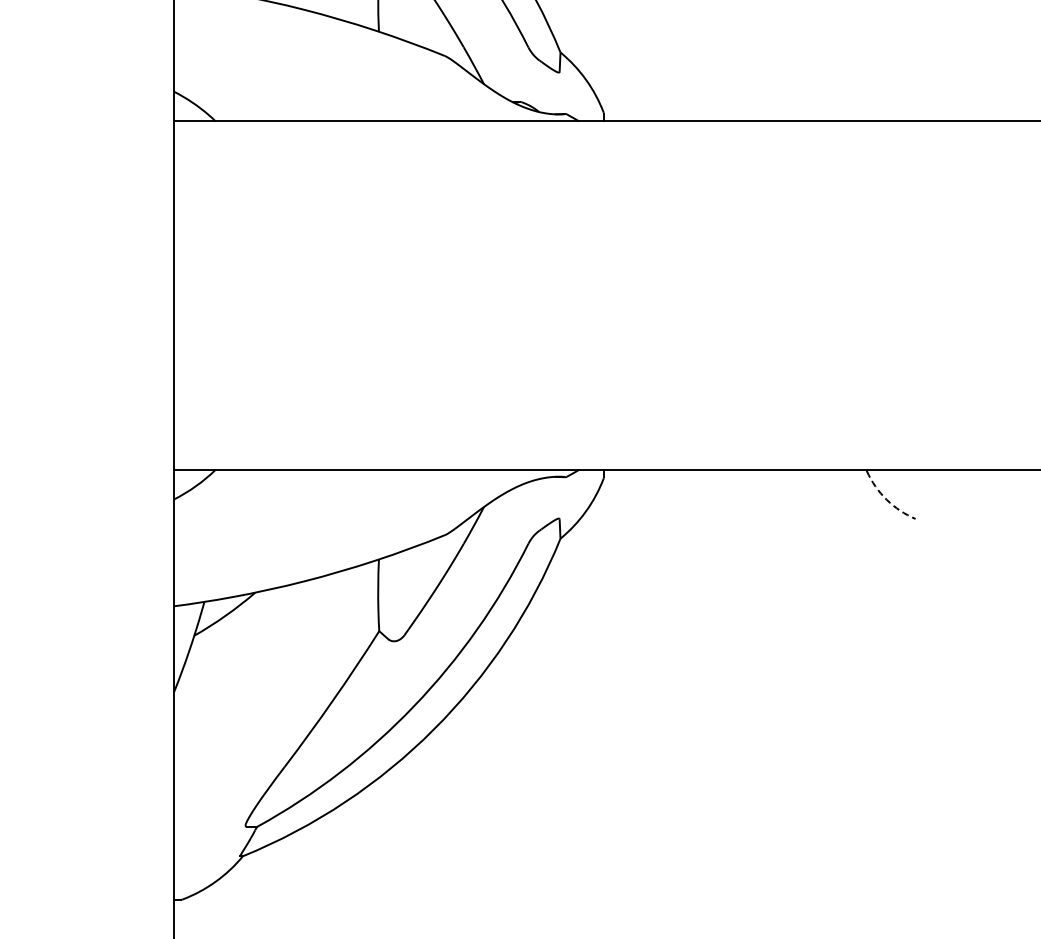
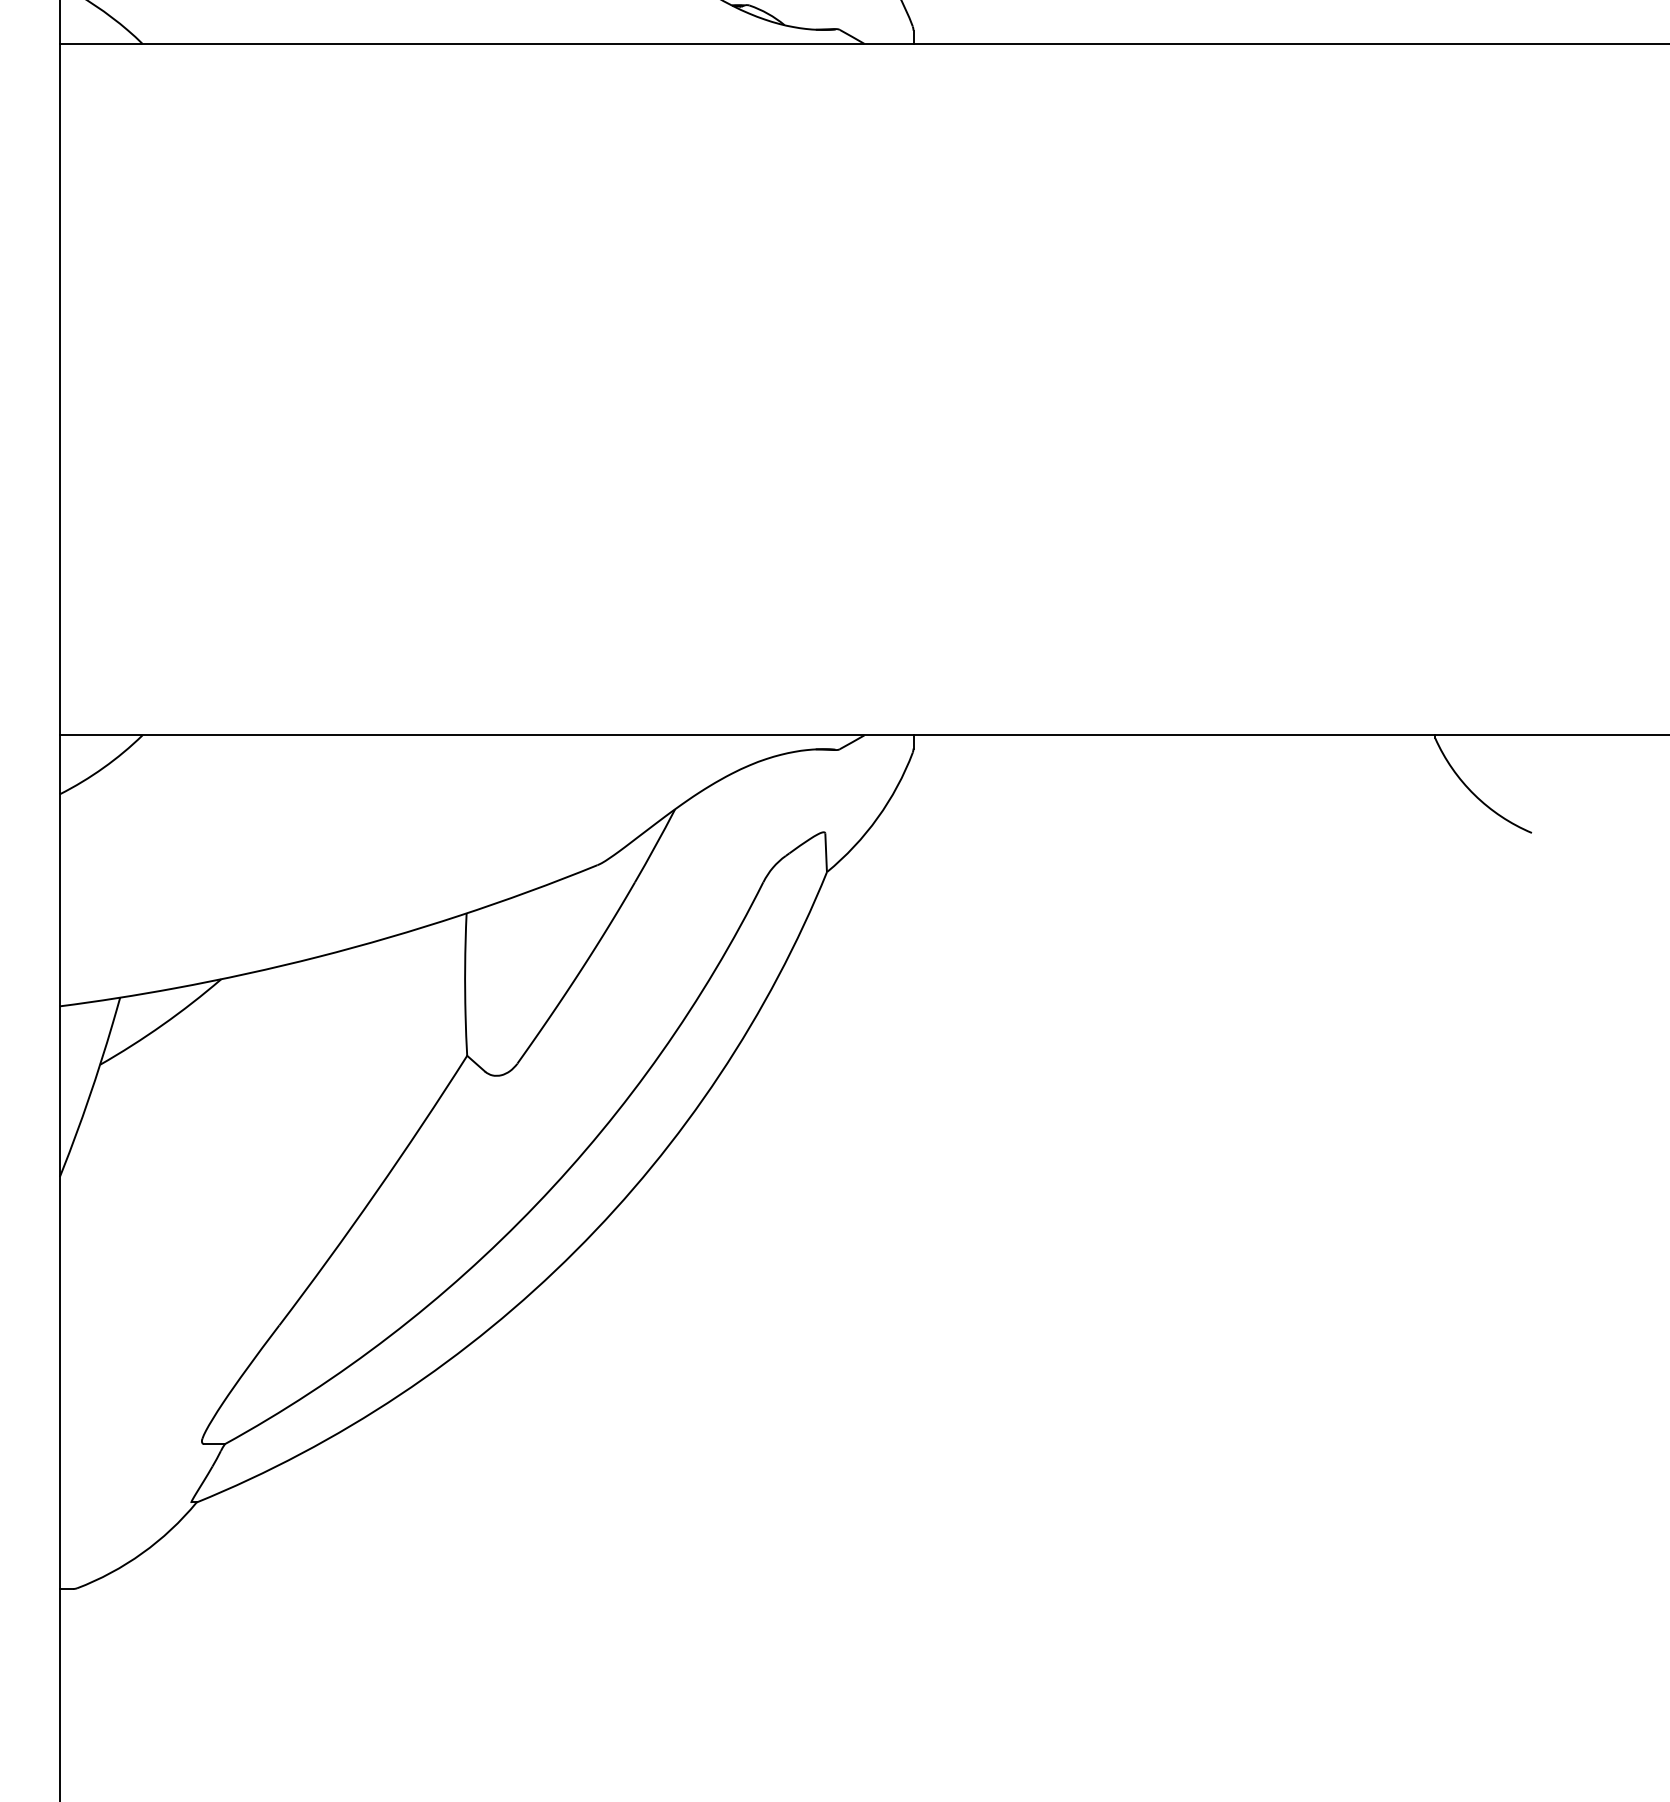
arc: (886, 499) -> (1474, 794), dashed -> solid

